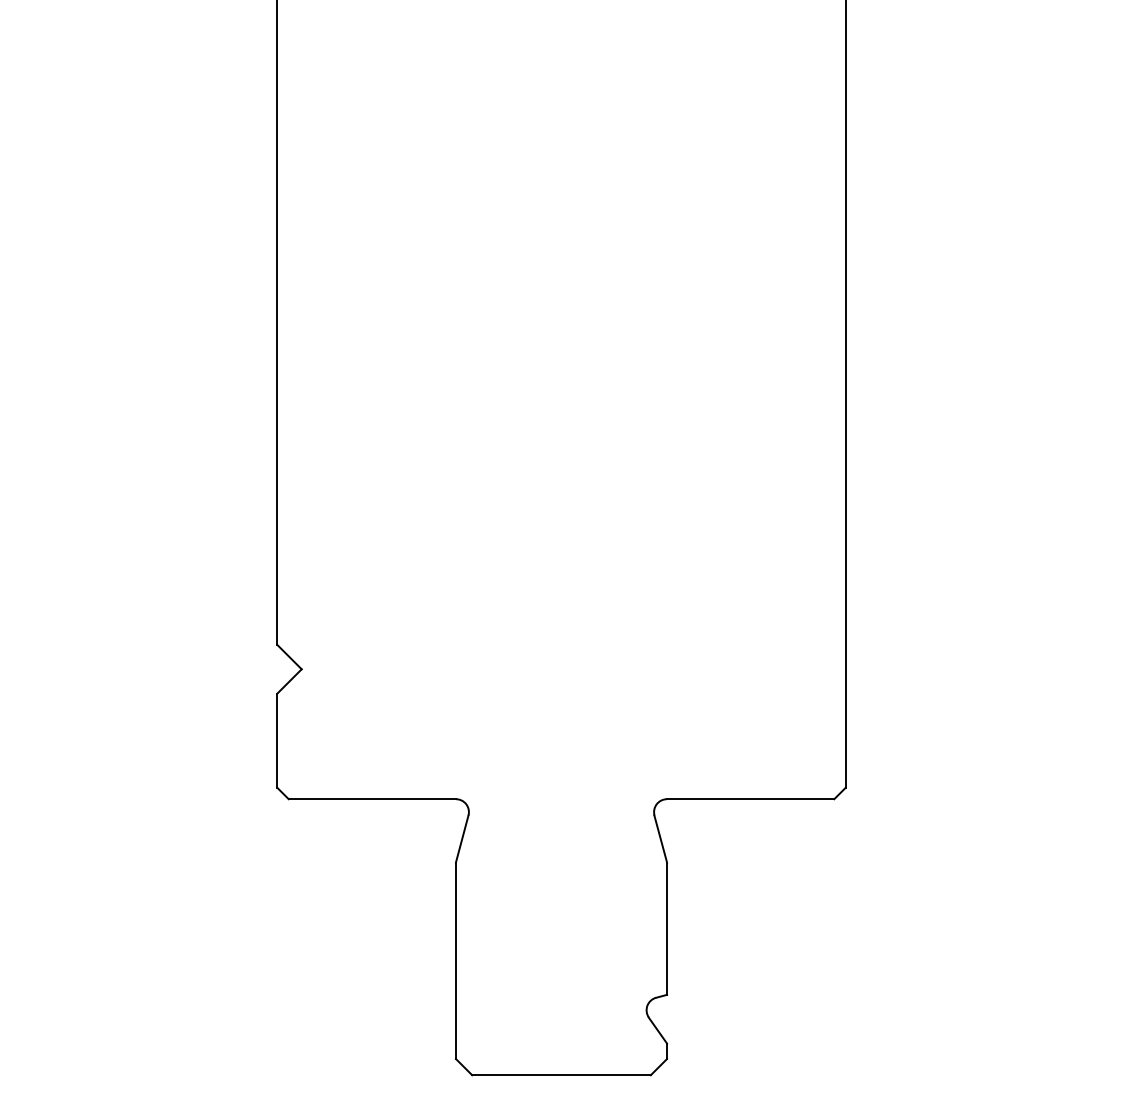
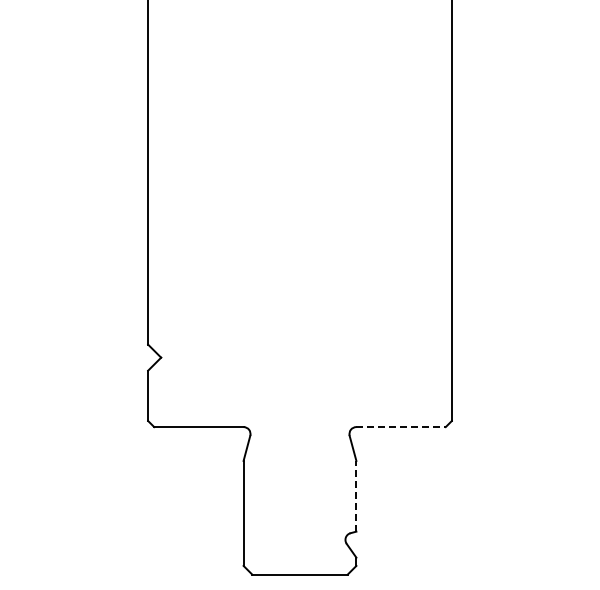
line: (751, 799) -> (401, 427), solid -> dashed
line: (667, 927) -> (356, 495), solid -> dashed

